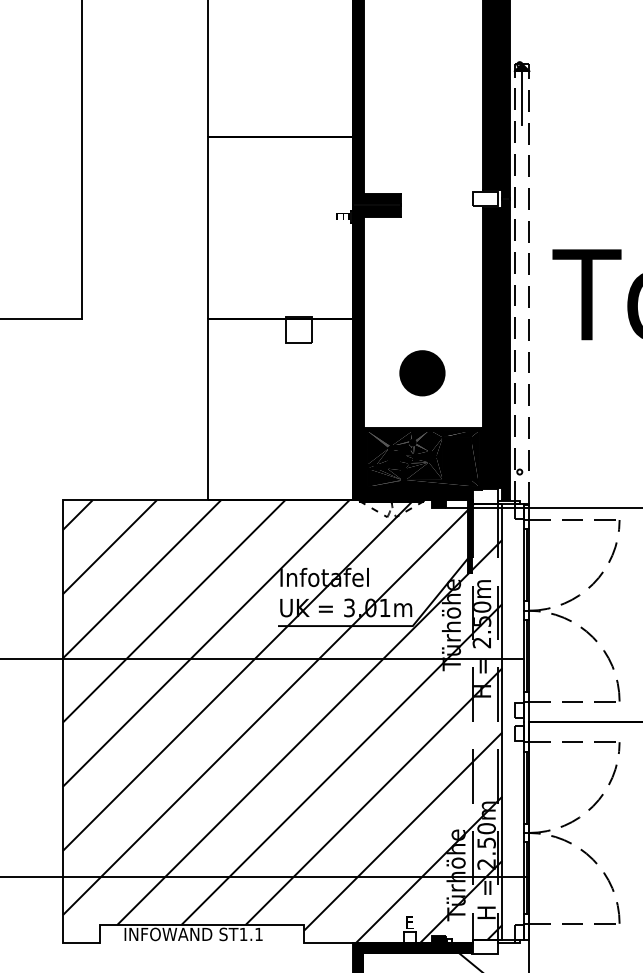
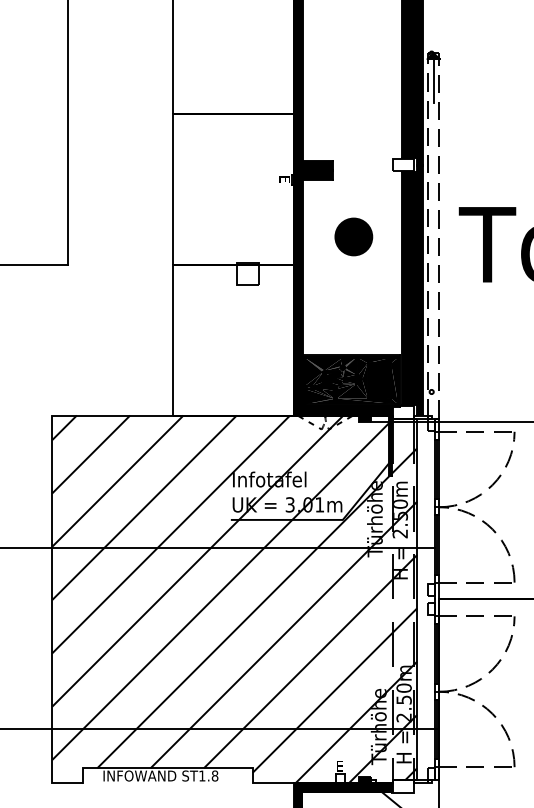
part: (422, 372) -> (353, 236), moved
text: (258, 933) -> (214, 775), ST1.1 -> ST1.8

